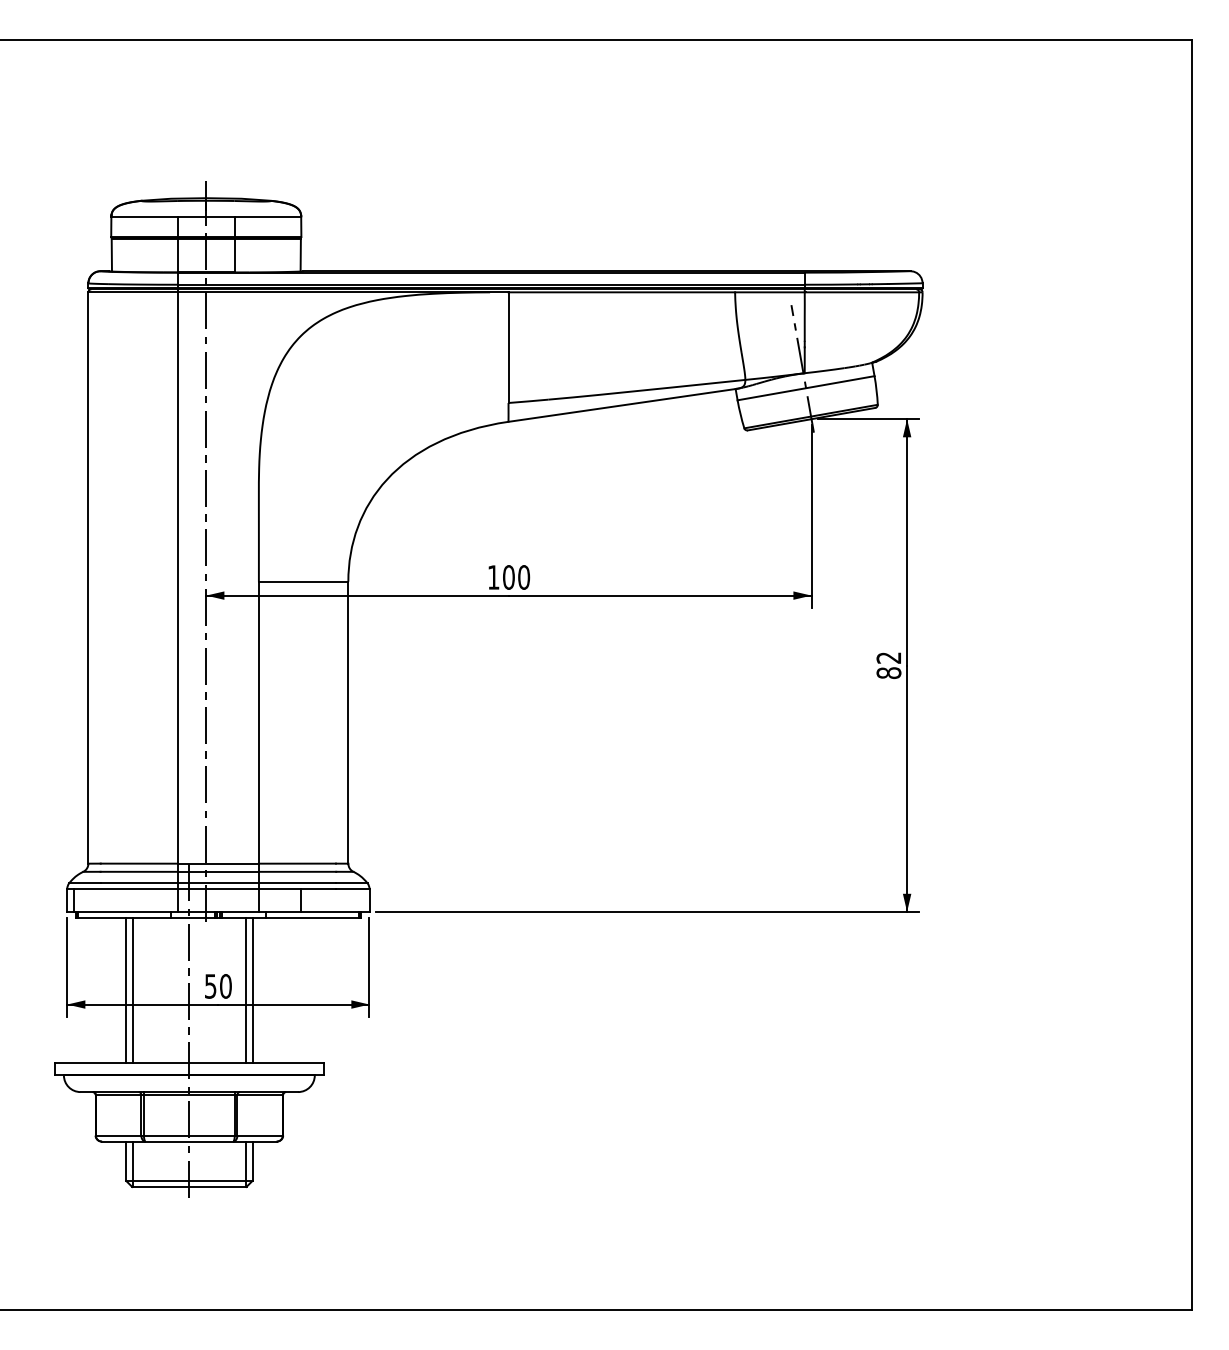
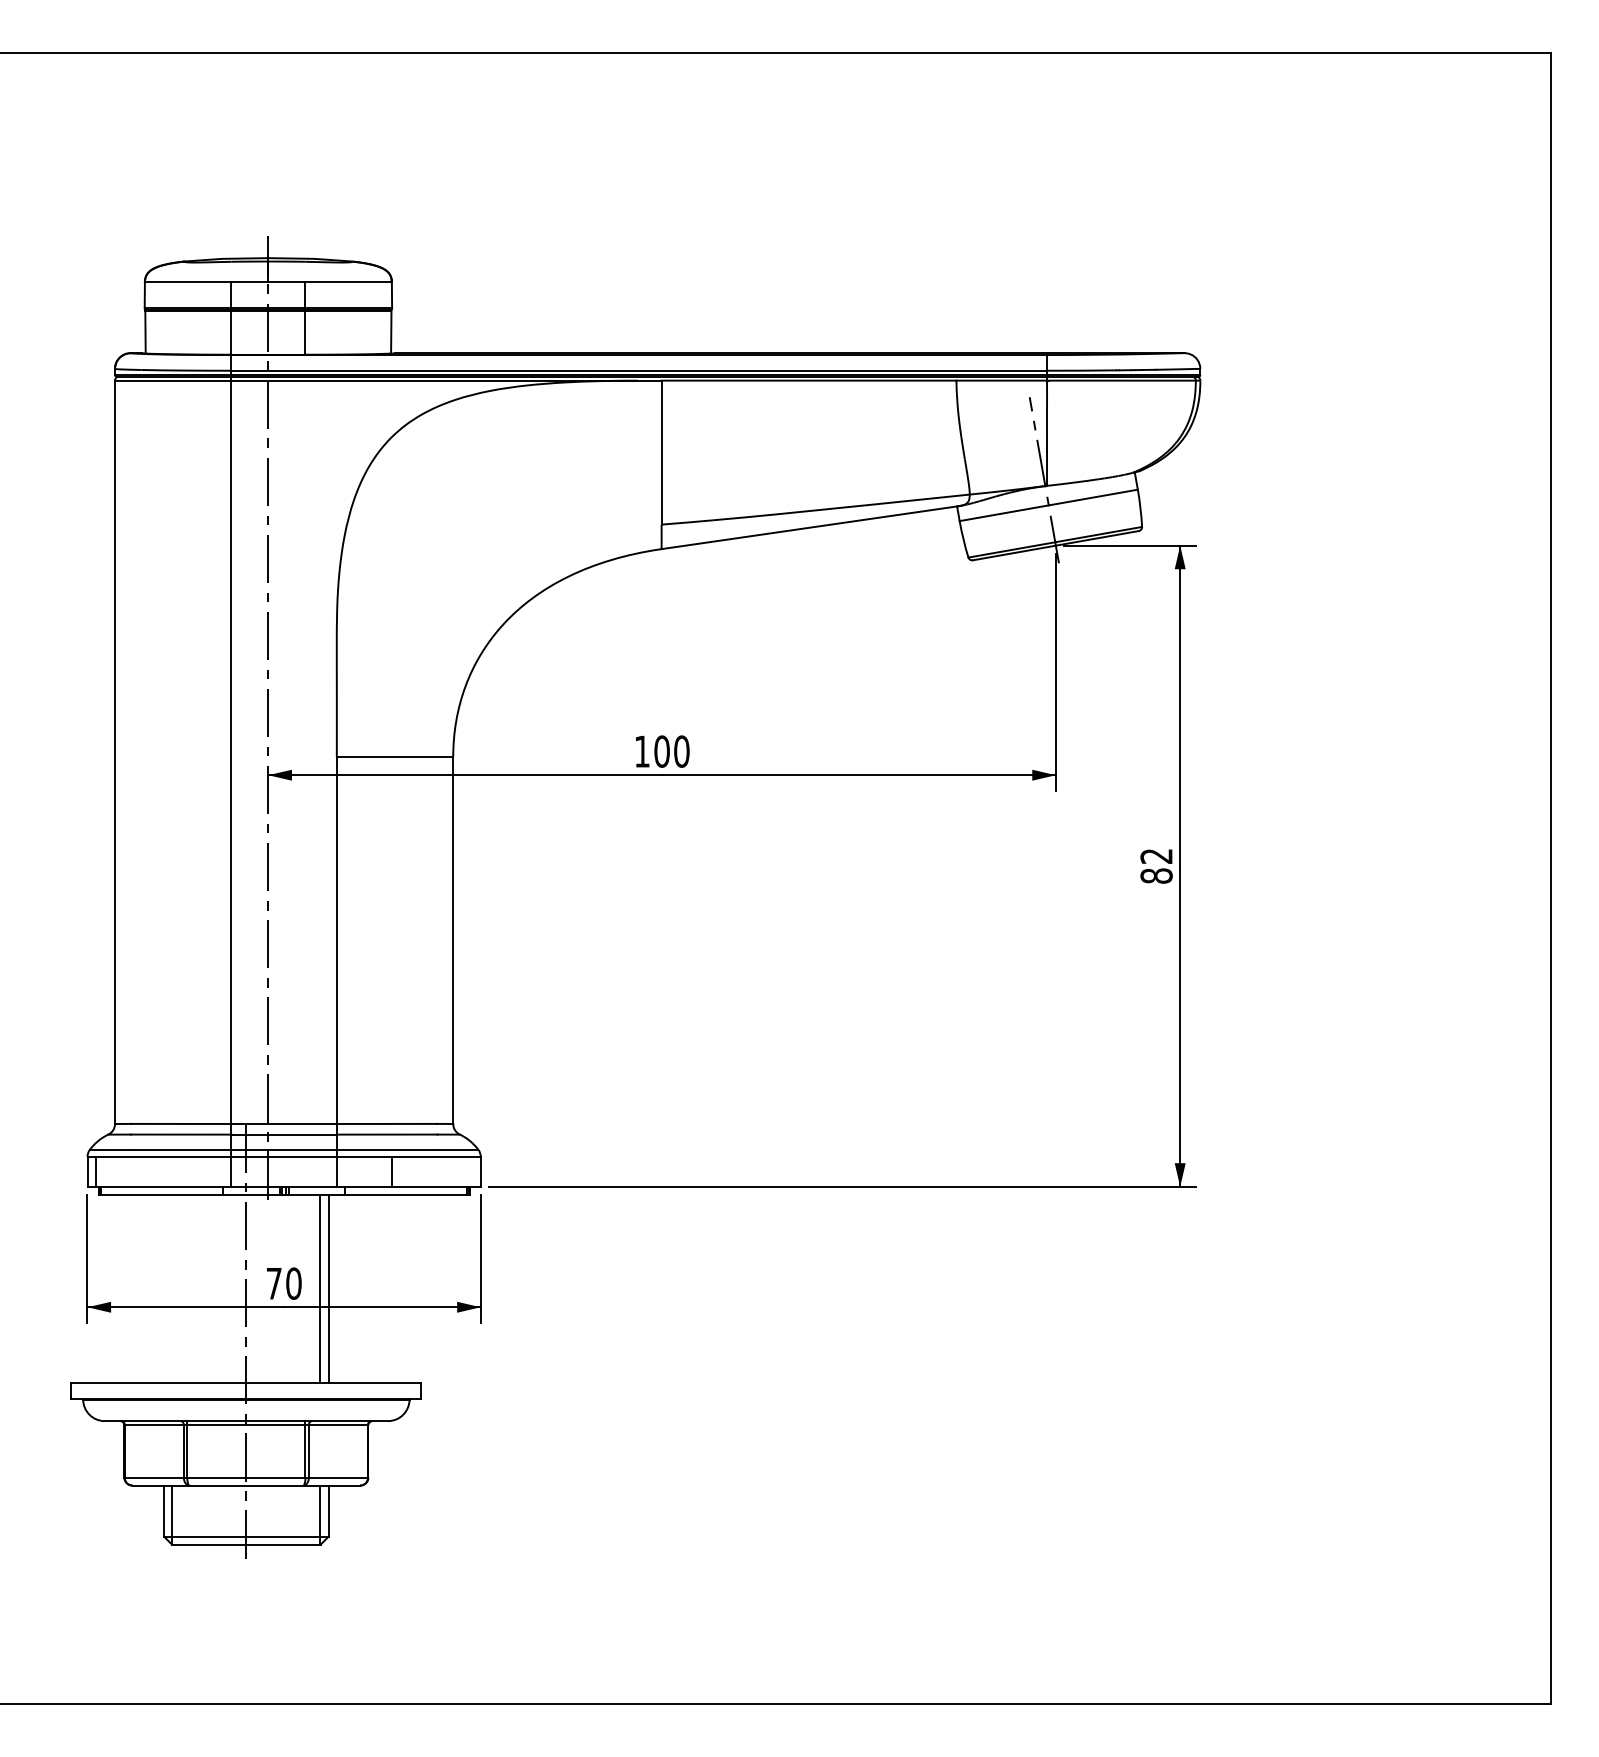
text: (210, 986) -> (273, 1283), 50 -> 70
line: (126, 990) -> (164, 1288), removed
line: (132, 990) -> (172, 1288), removed

